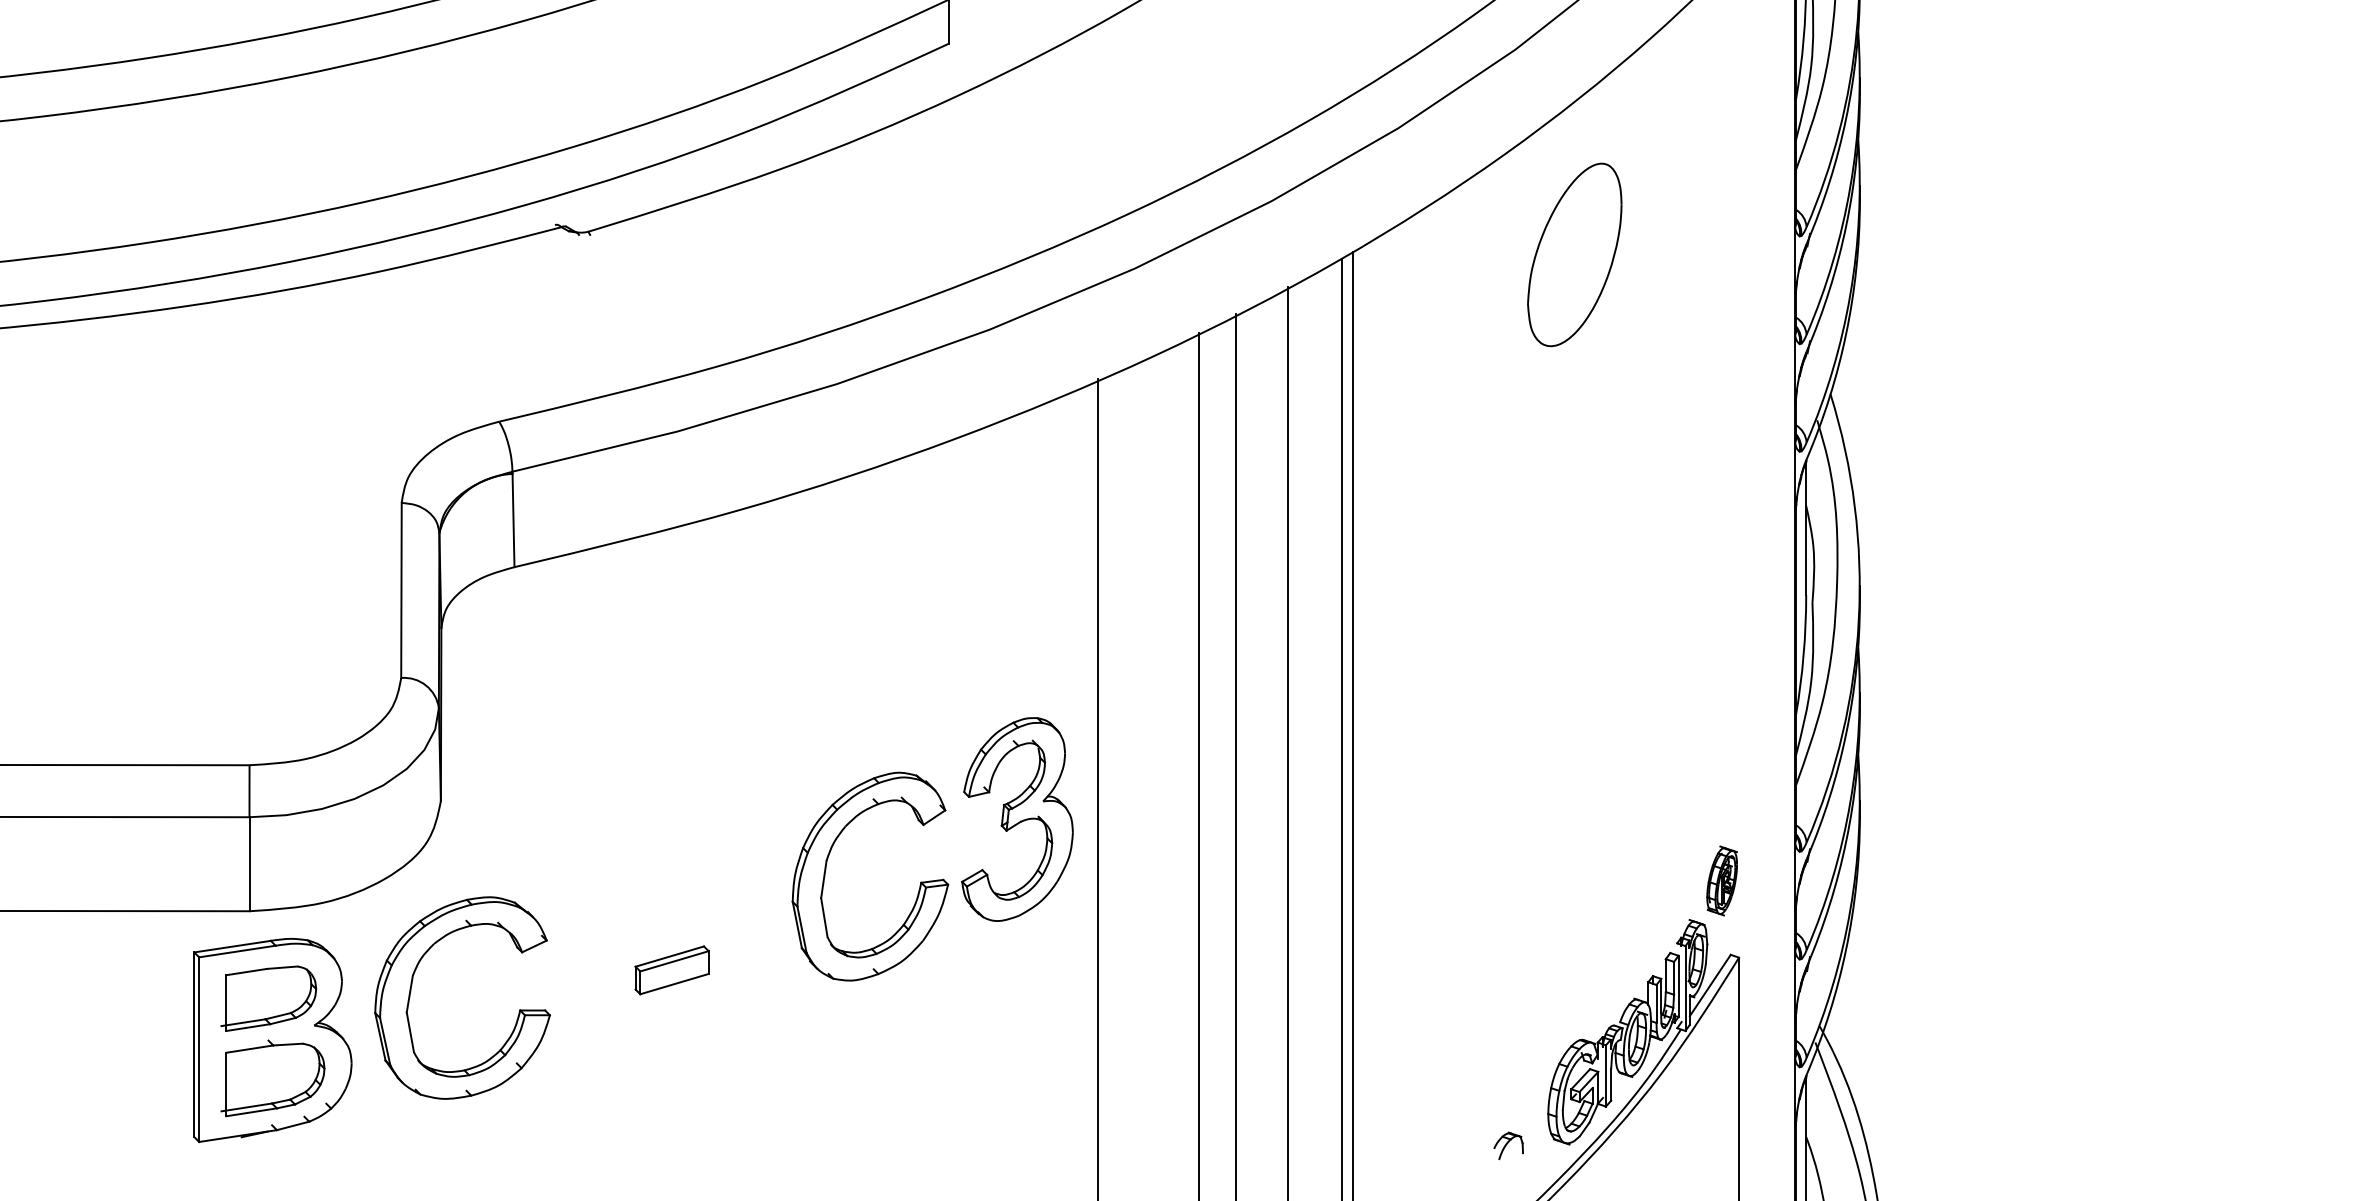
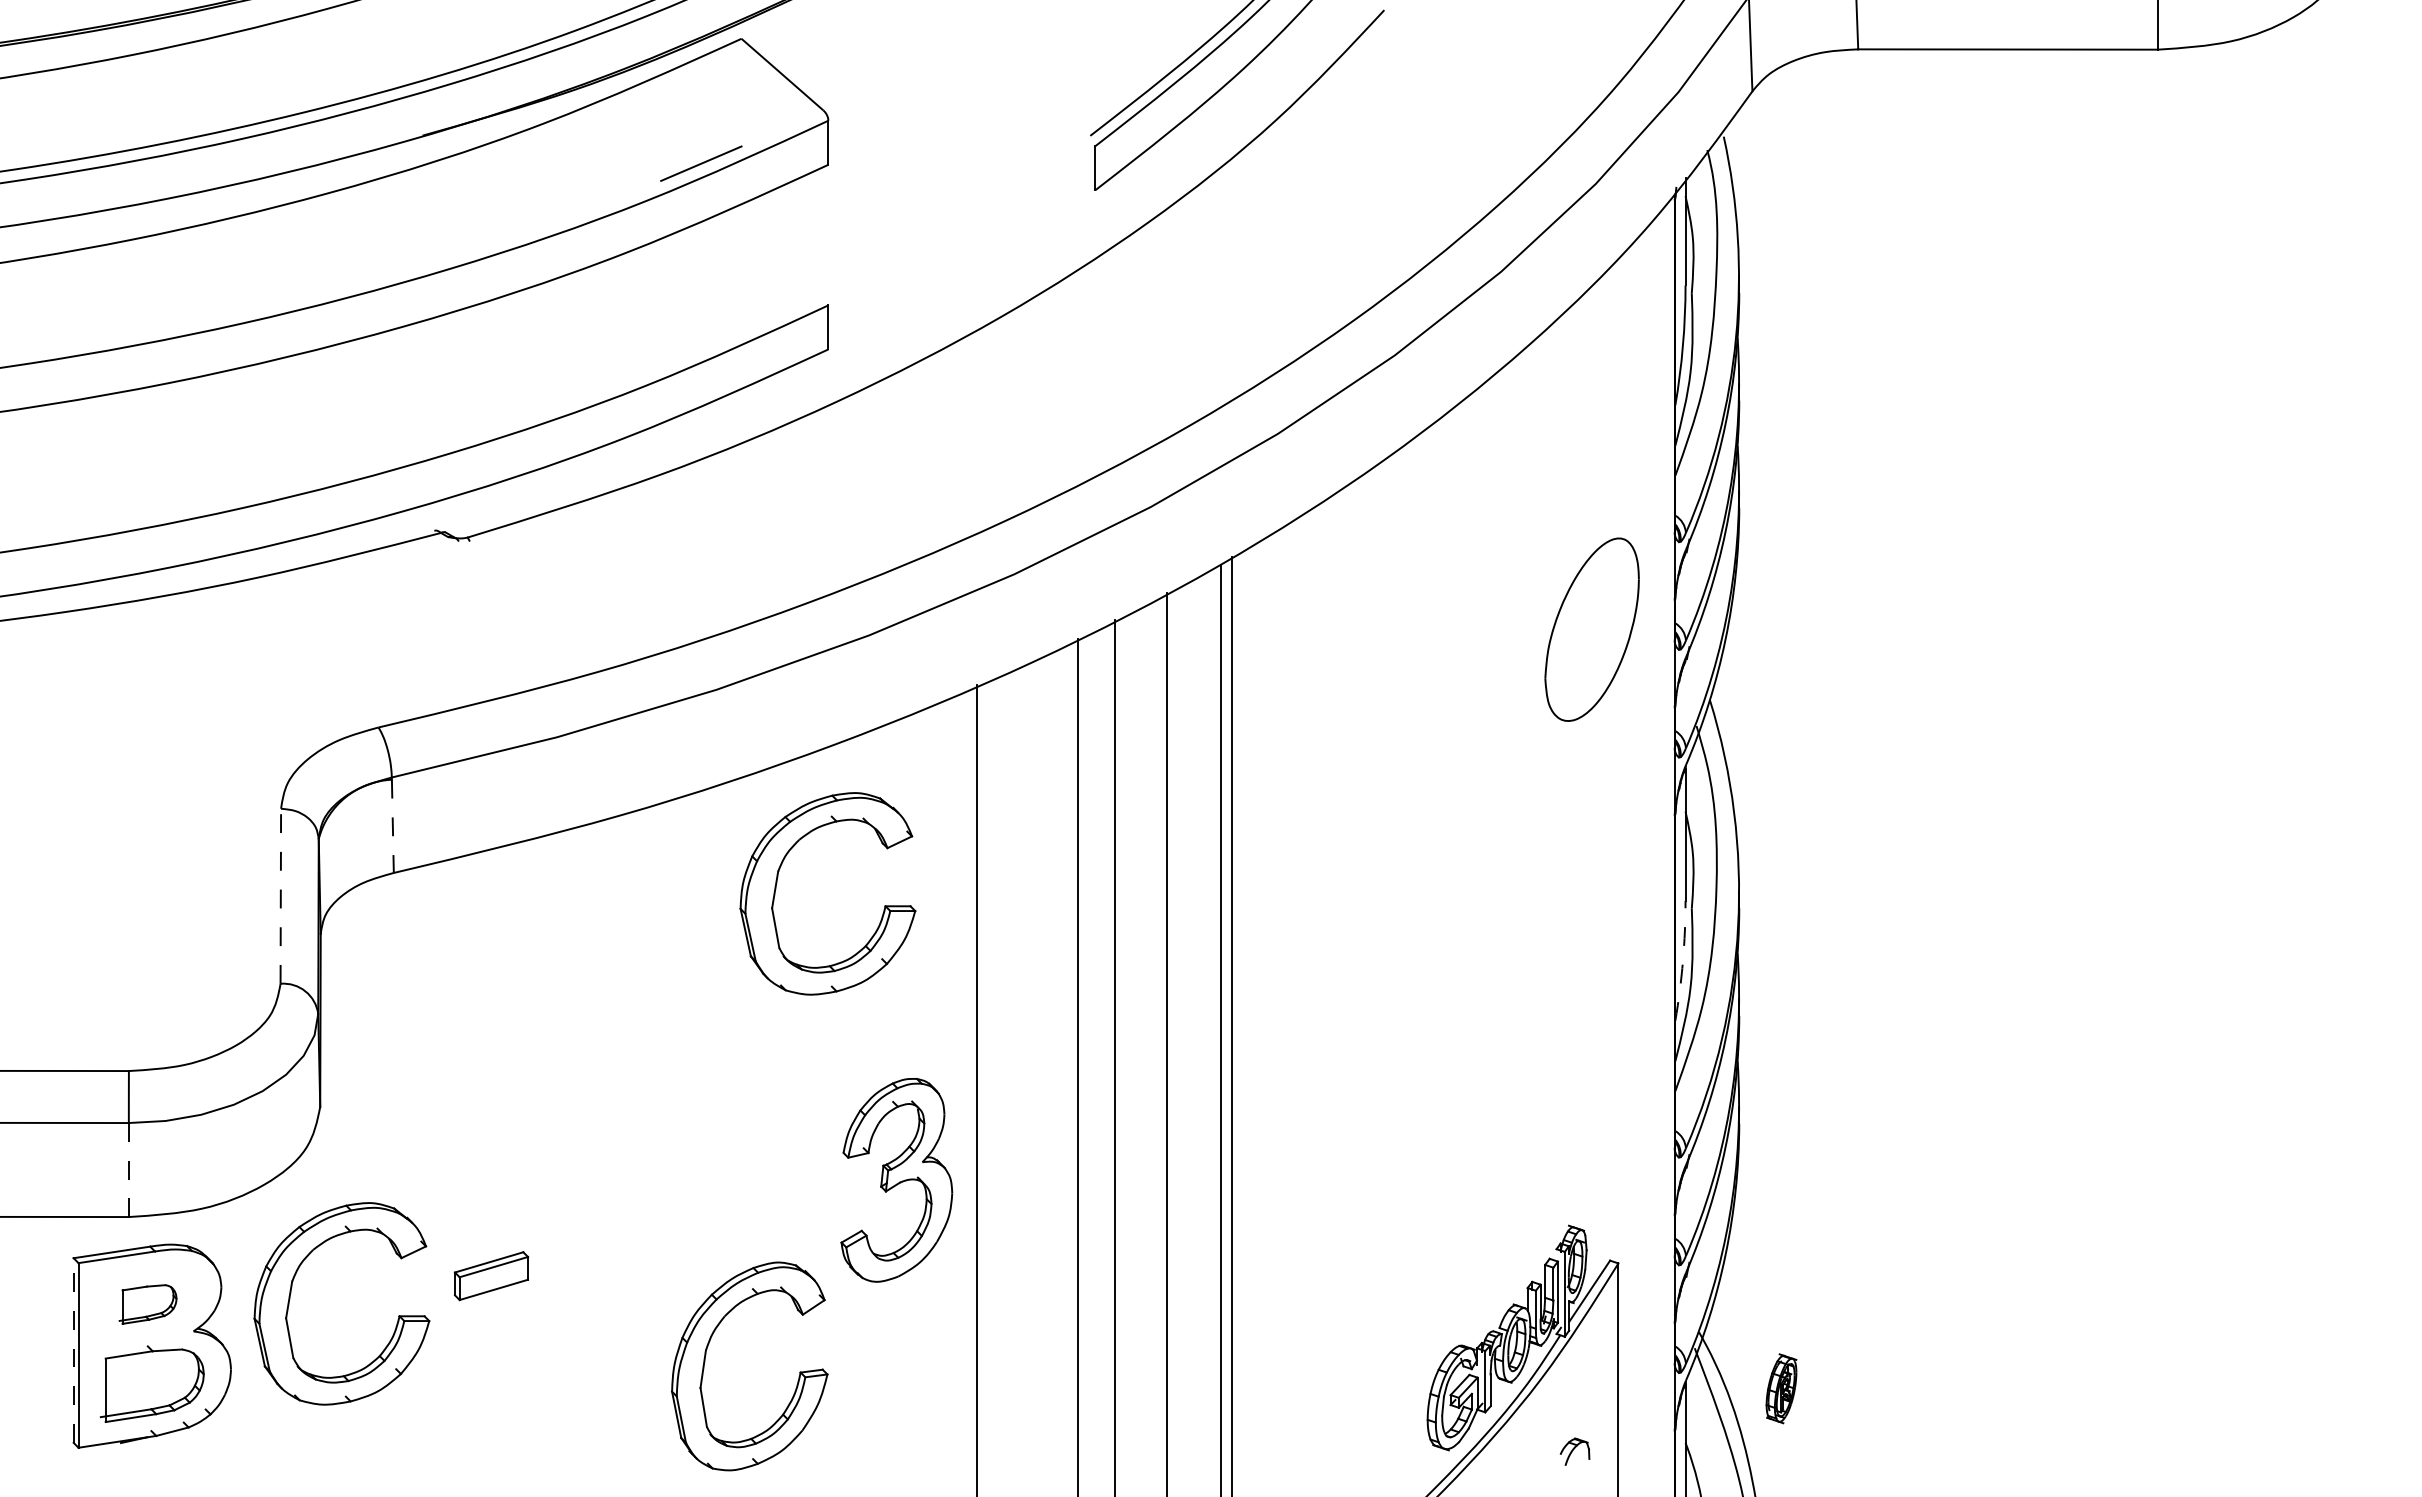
part: (1574, 254) -> (1591, 629), moved
line: (513, 520) -> (392, 826), solid -> dashed
part: (898, 577) -> (777, 883), added
line: (401, 590) -> (280, 896), solid -> dashed
arc: (1803, 655) -> (1682, 961), solid -> dashed
part: (1017, 819) -> (896, 1180), moved
line: (249, 864) -> (128, 1170), solid -> dashed
part: (826, 872) -> (705, 1362), moved
part: (1722, 880) -> (1781, 1388), moved
part: (672, 970) -> (491, 1276), moved
part: (268, 998) -> (147, 1304), size x0.6
line: (194, 1044) -> (73, 1350), solid -> dashed
part: (1508, 1145) -> (1574, 1451), moved

